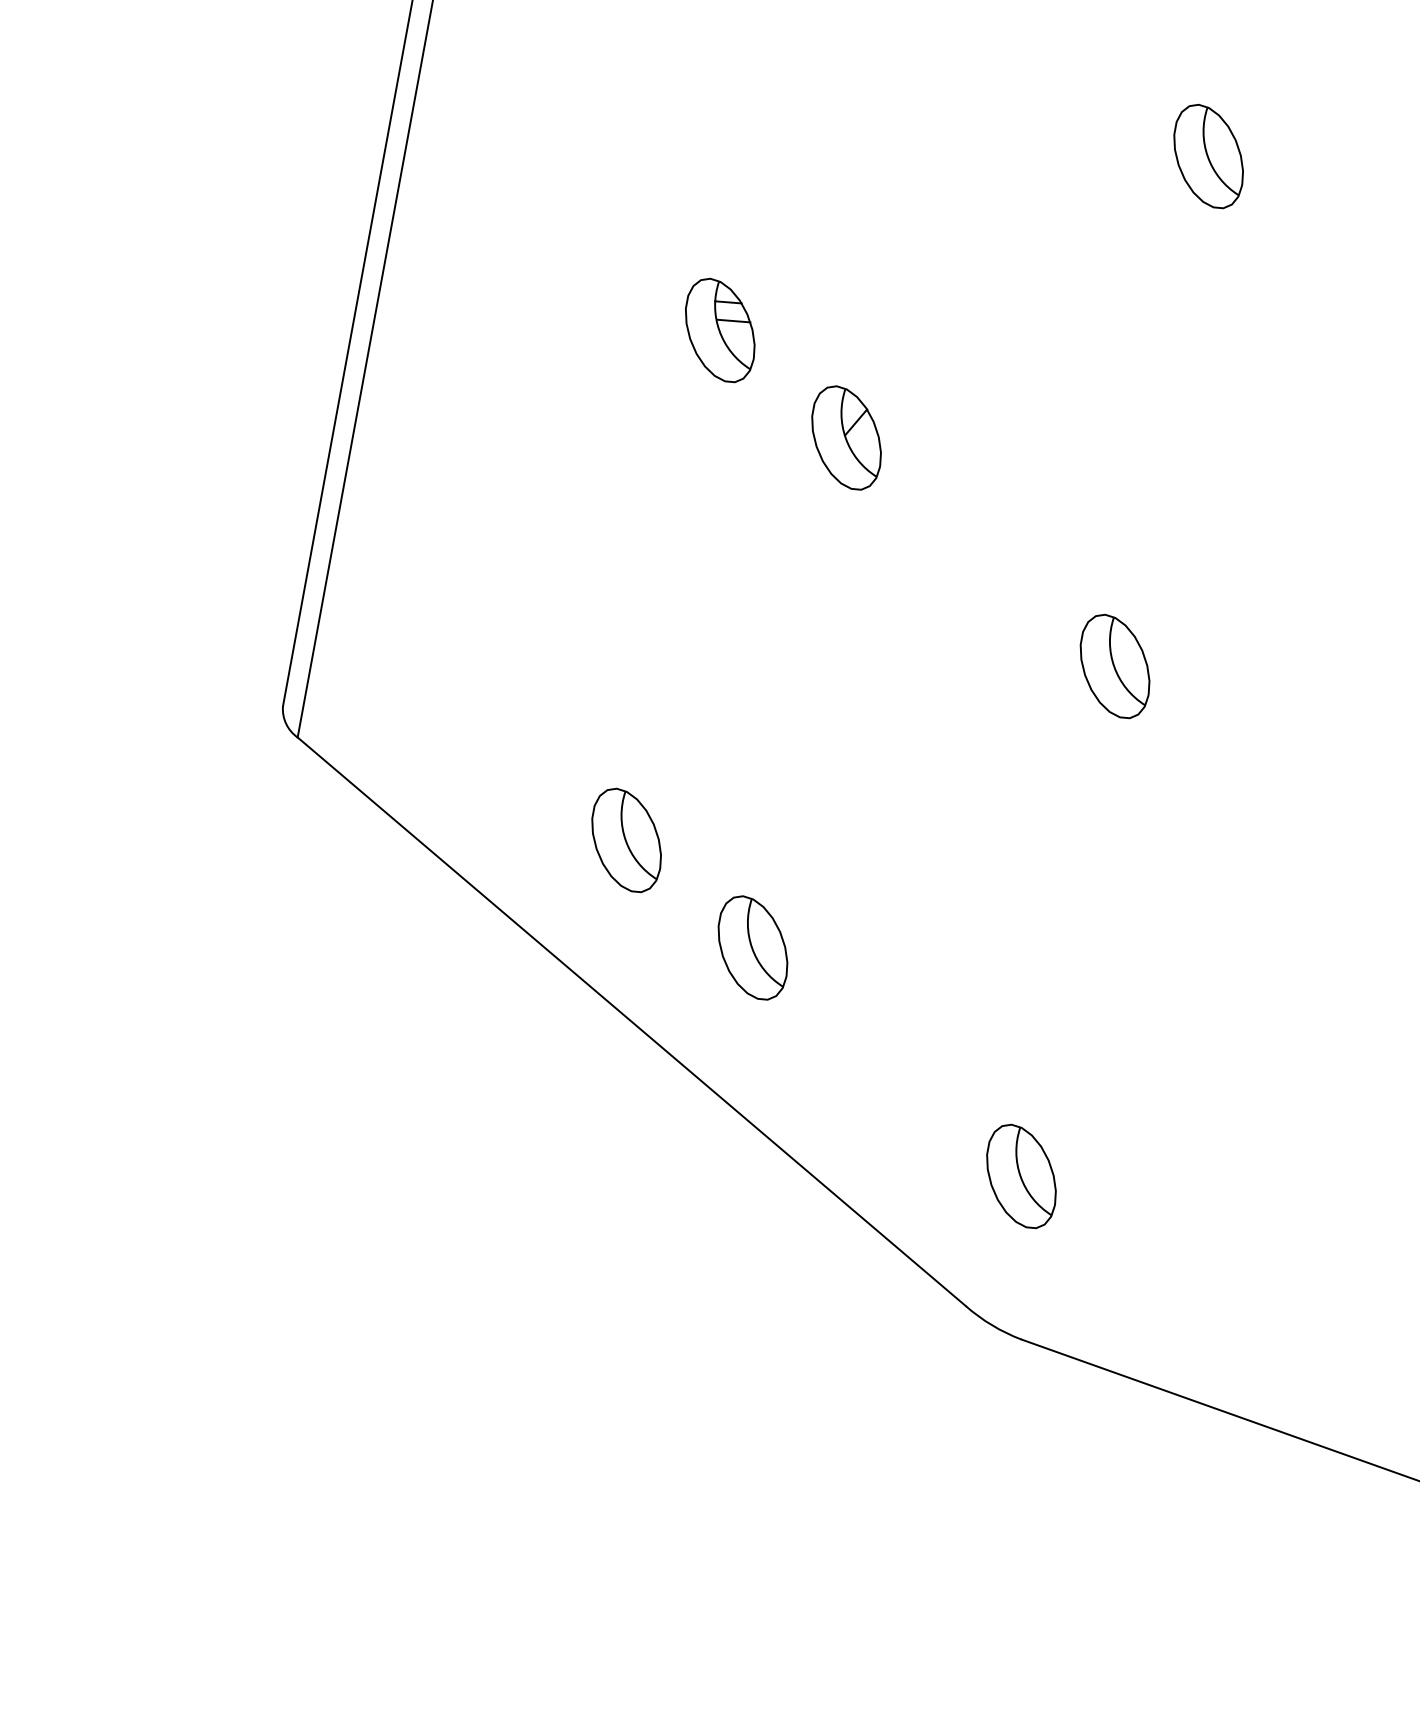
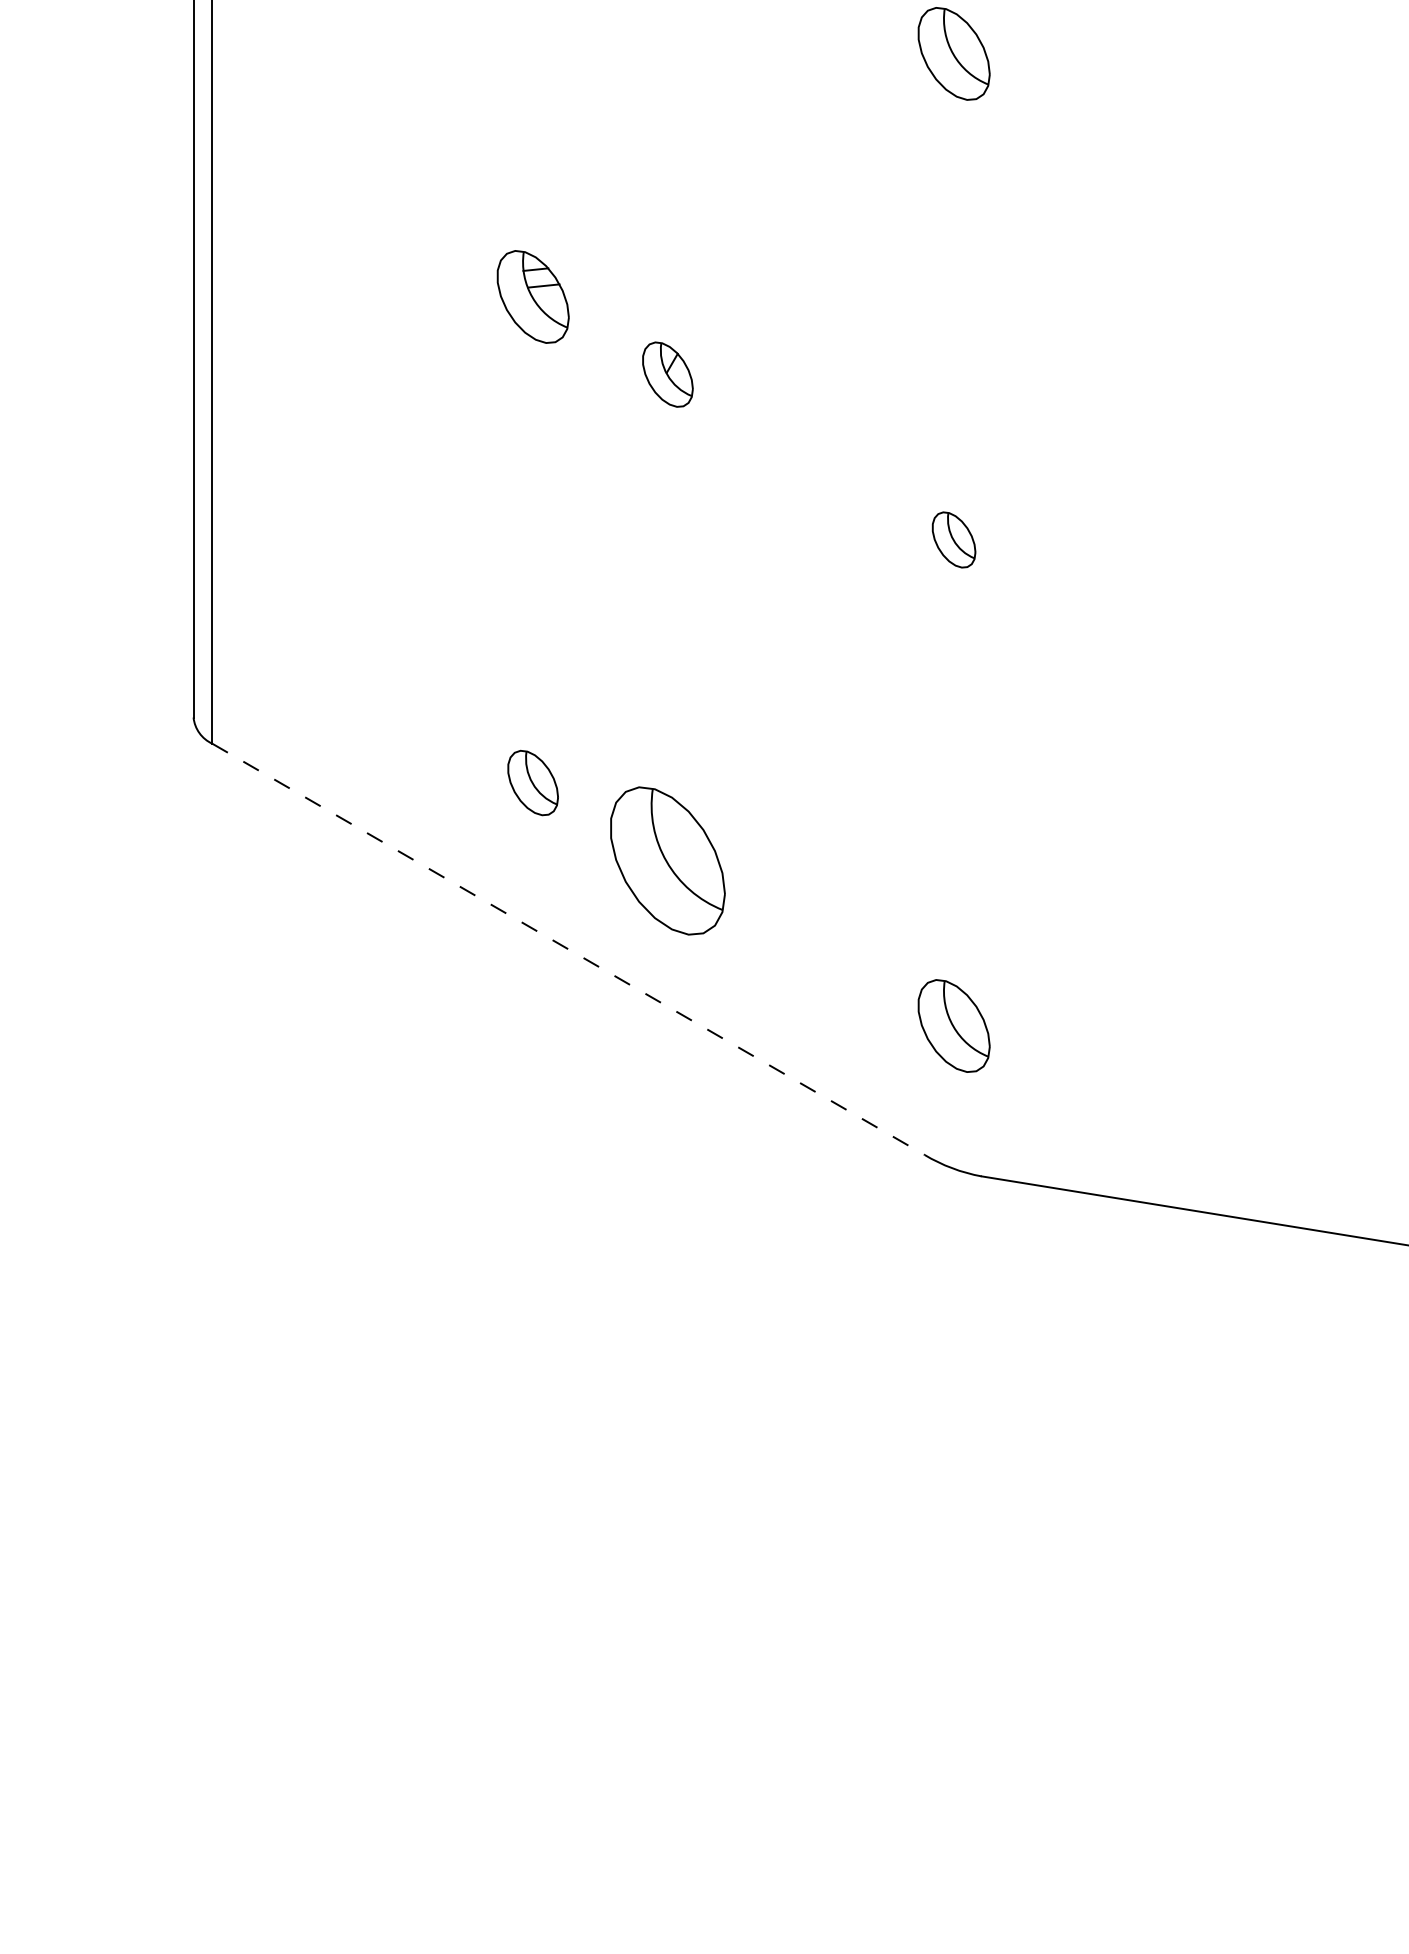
part: (846, 437) -> (667, 374), size x0.7
part: (1114, 665) -> (953, 539), size x0.6
part: (626, 839) -> (532, 782), size x0.7
part: (752, 947) -> (667, 860), size x1.6
line: (631, 1021) -> (568, 949), solid -> dashed

